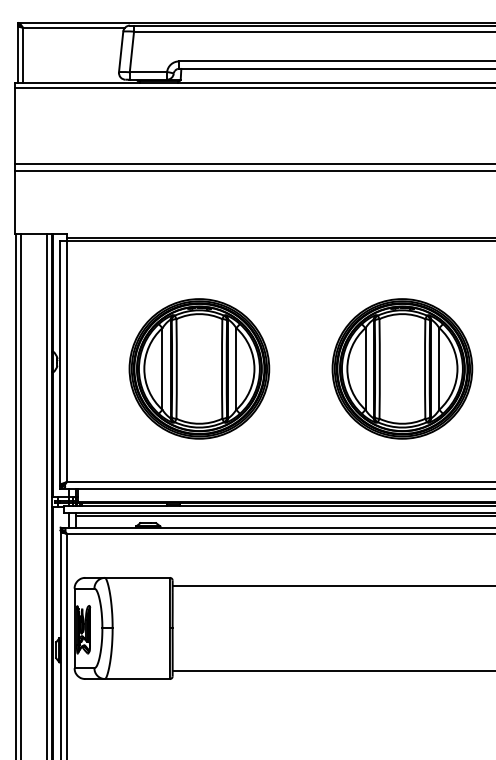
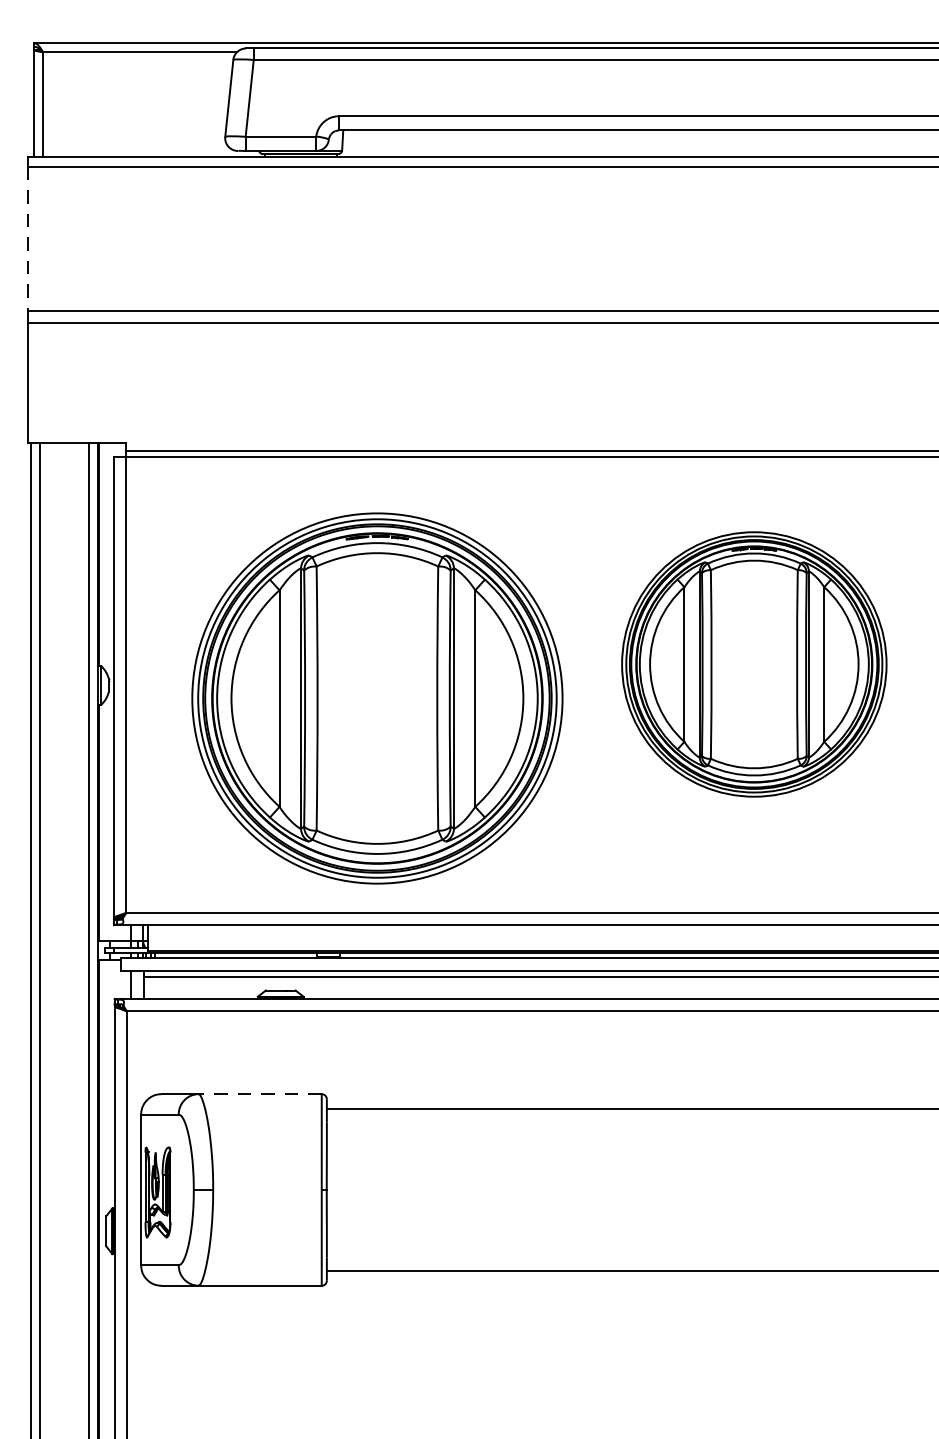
line: (14, 126) -> (27, 239), solid -> dashed
part: (199, 368) -> (377, 697), size x1.4
part: (402, 368) -> (754, 663), moved
line: (137, 577) -> (260, 1093), solid -> dashed

